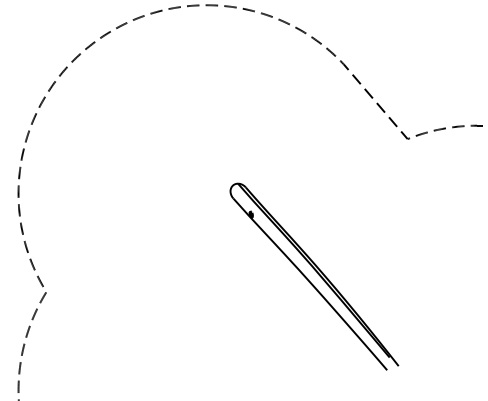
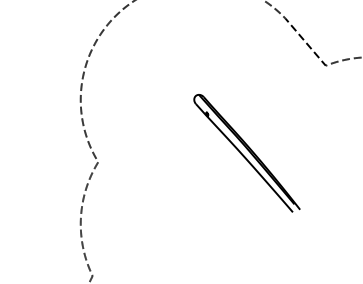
part: (313, 276) -> (246, 153), moved

